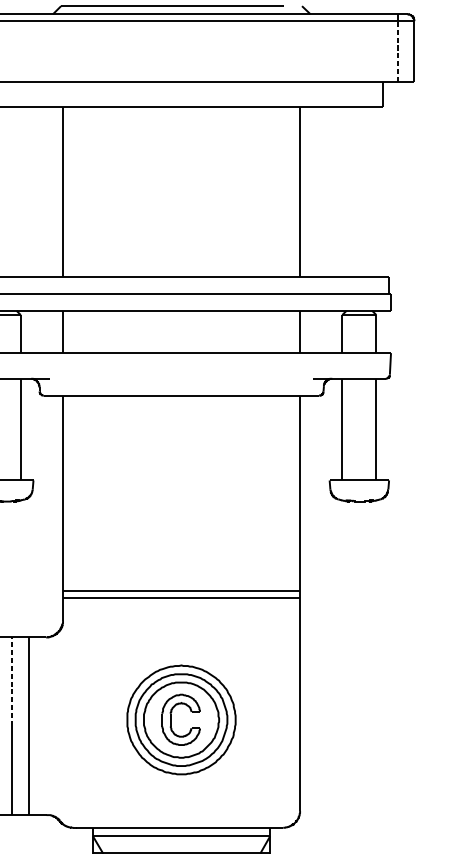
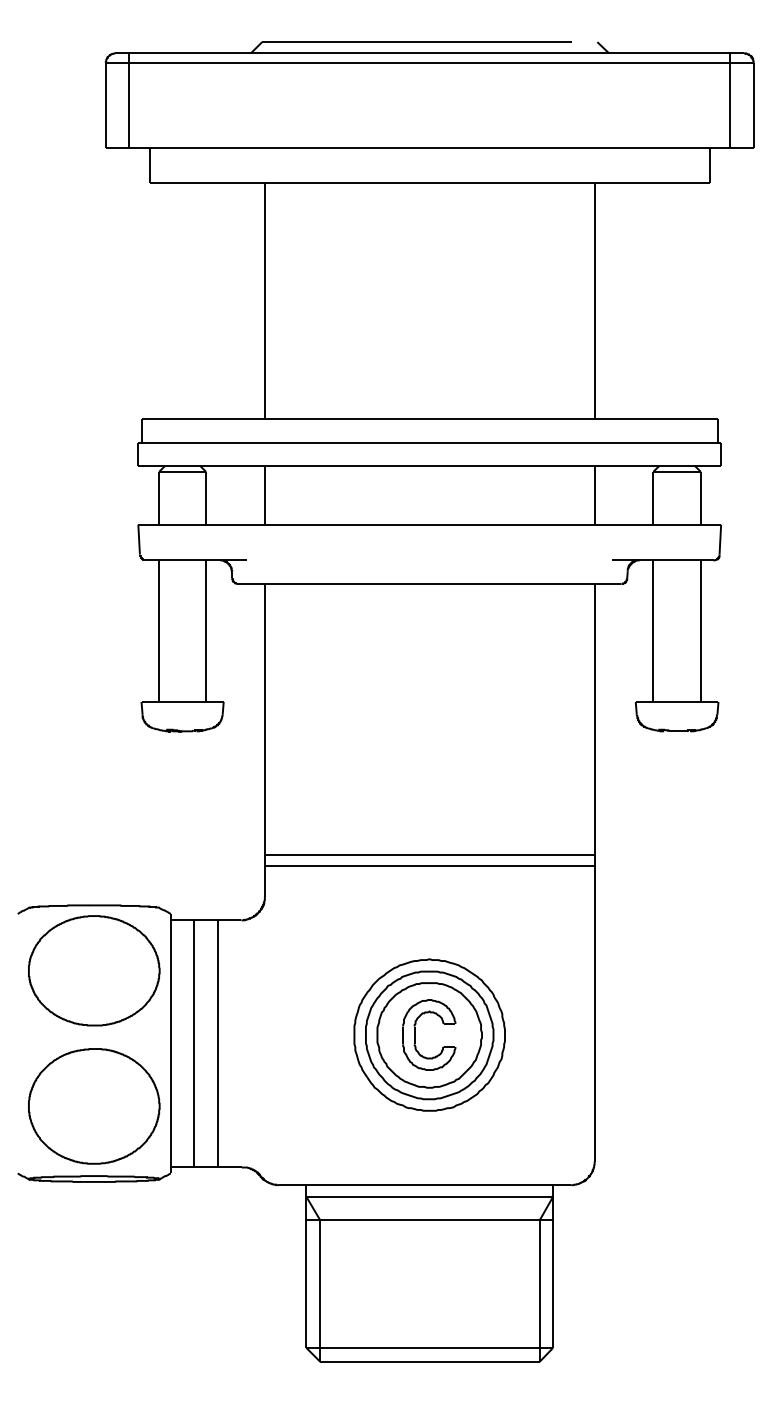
line: (397, 51) -> (730, 104), dashed -> solid
line: (12, 682) -> (194, 982), dashed -> solid

